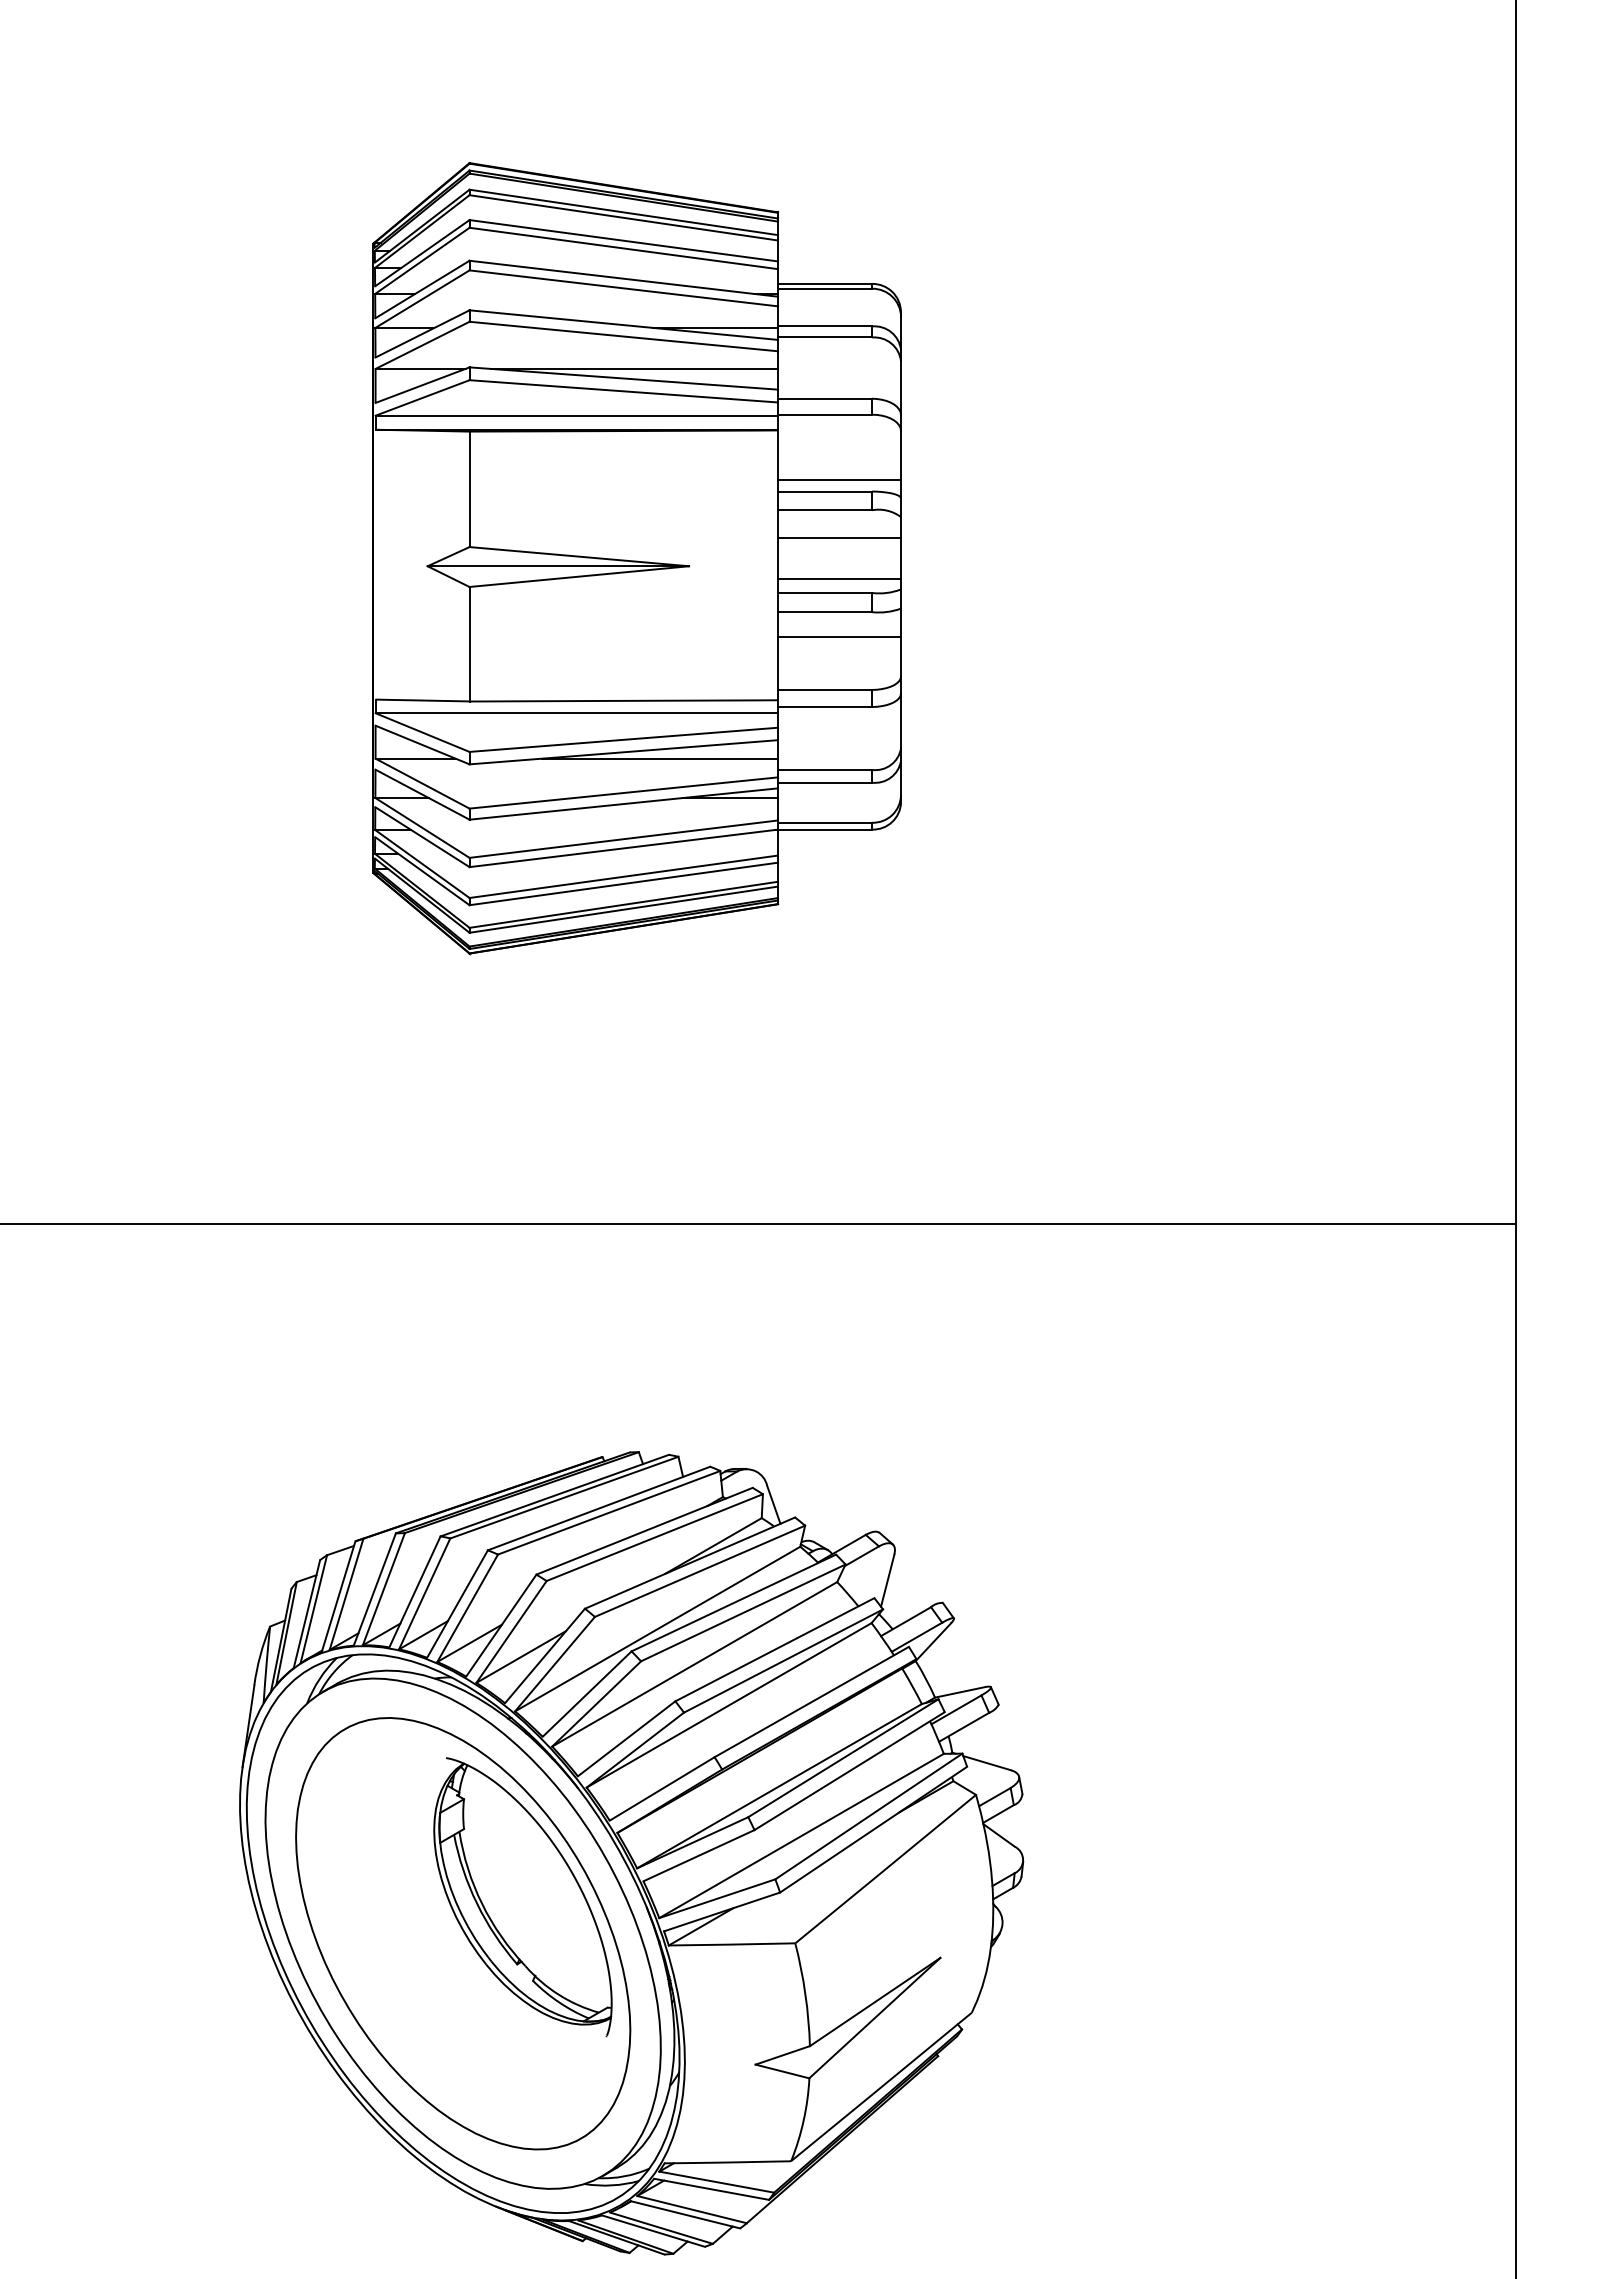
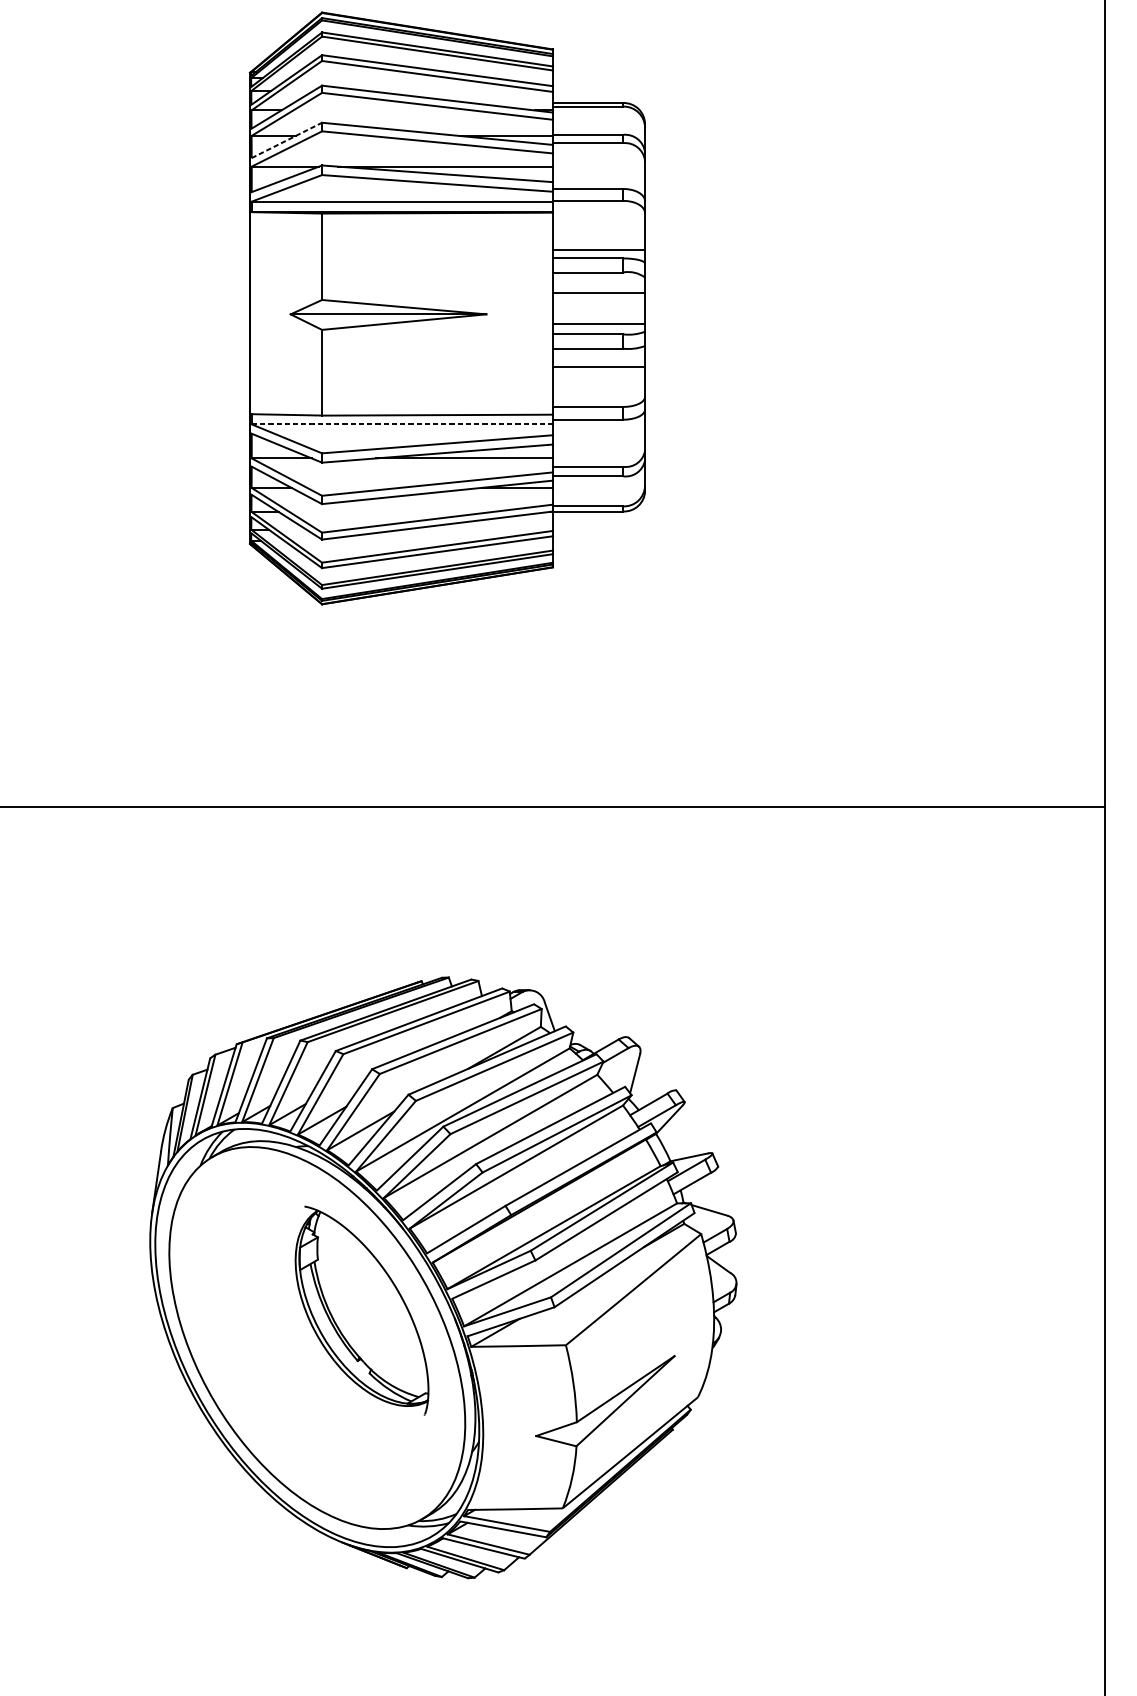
line: (422, 333) -> (286, 140), solid -> dashed
line: (577, 713) -> (402, 424), solid -> dashed
part: (463, 1933) -> (317, 1337), removed

